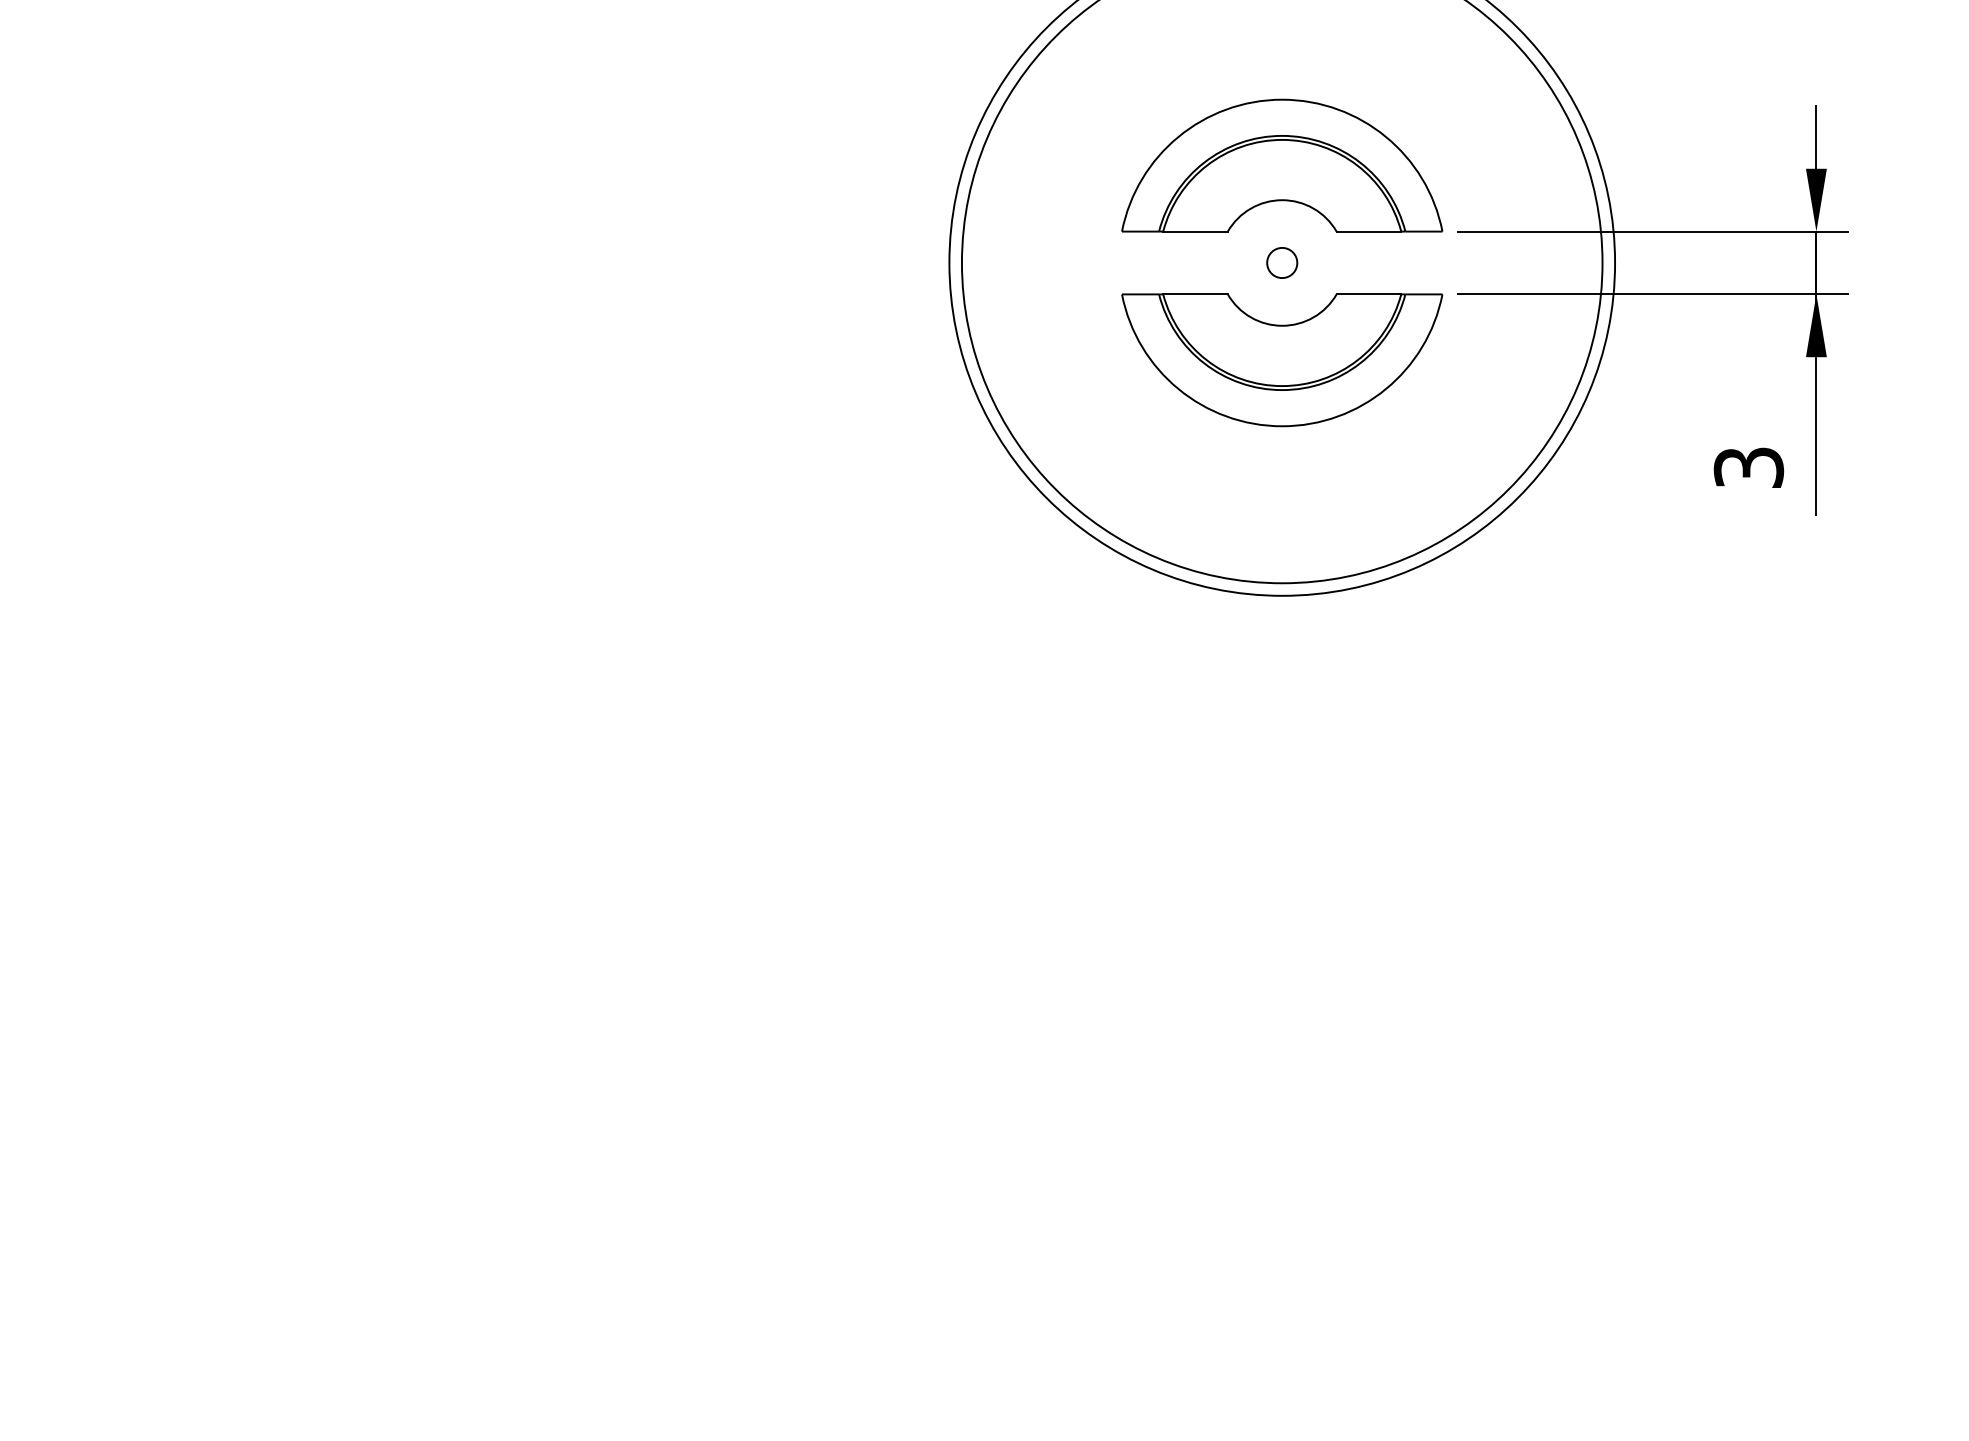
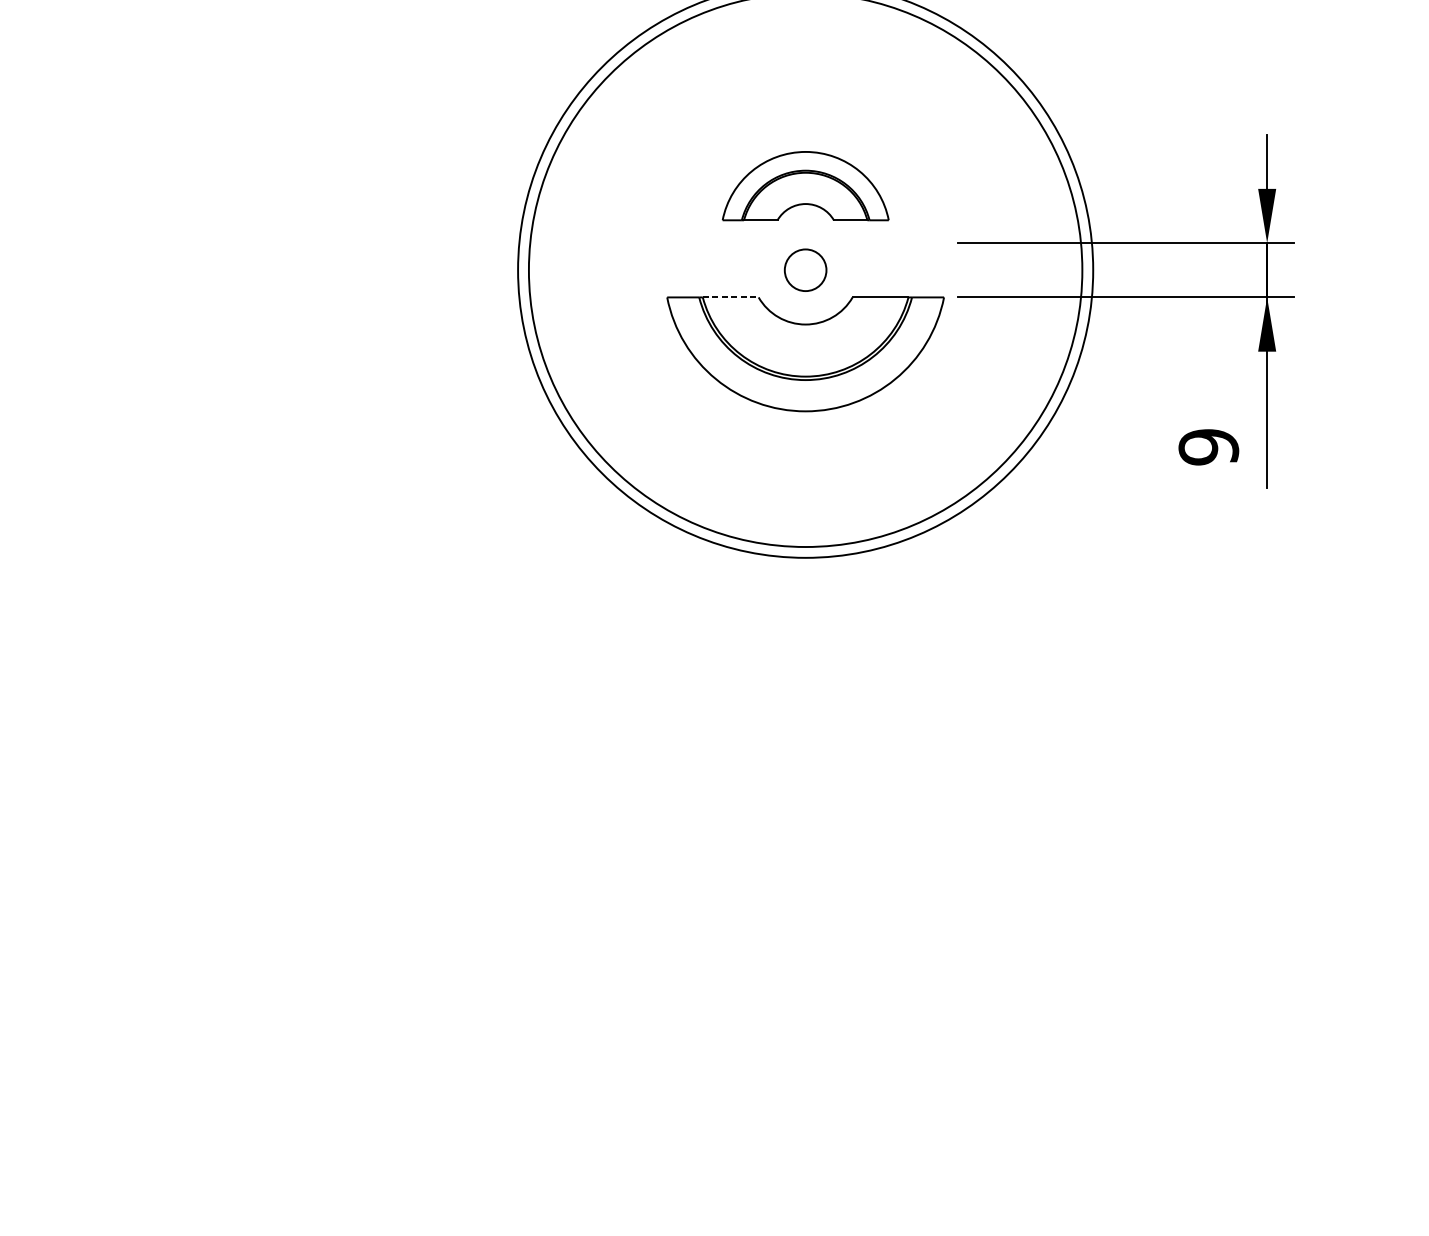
part: (1282, 165) -> (805, 186), size x0.6
circle: (1282, 262) -> (805, 269), size x1.6
line: (1196, 294) -> (731, 297), solid -> dashed
text: (1748, 467) -> (1208, 446), 3 -> 9

